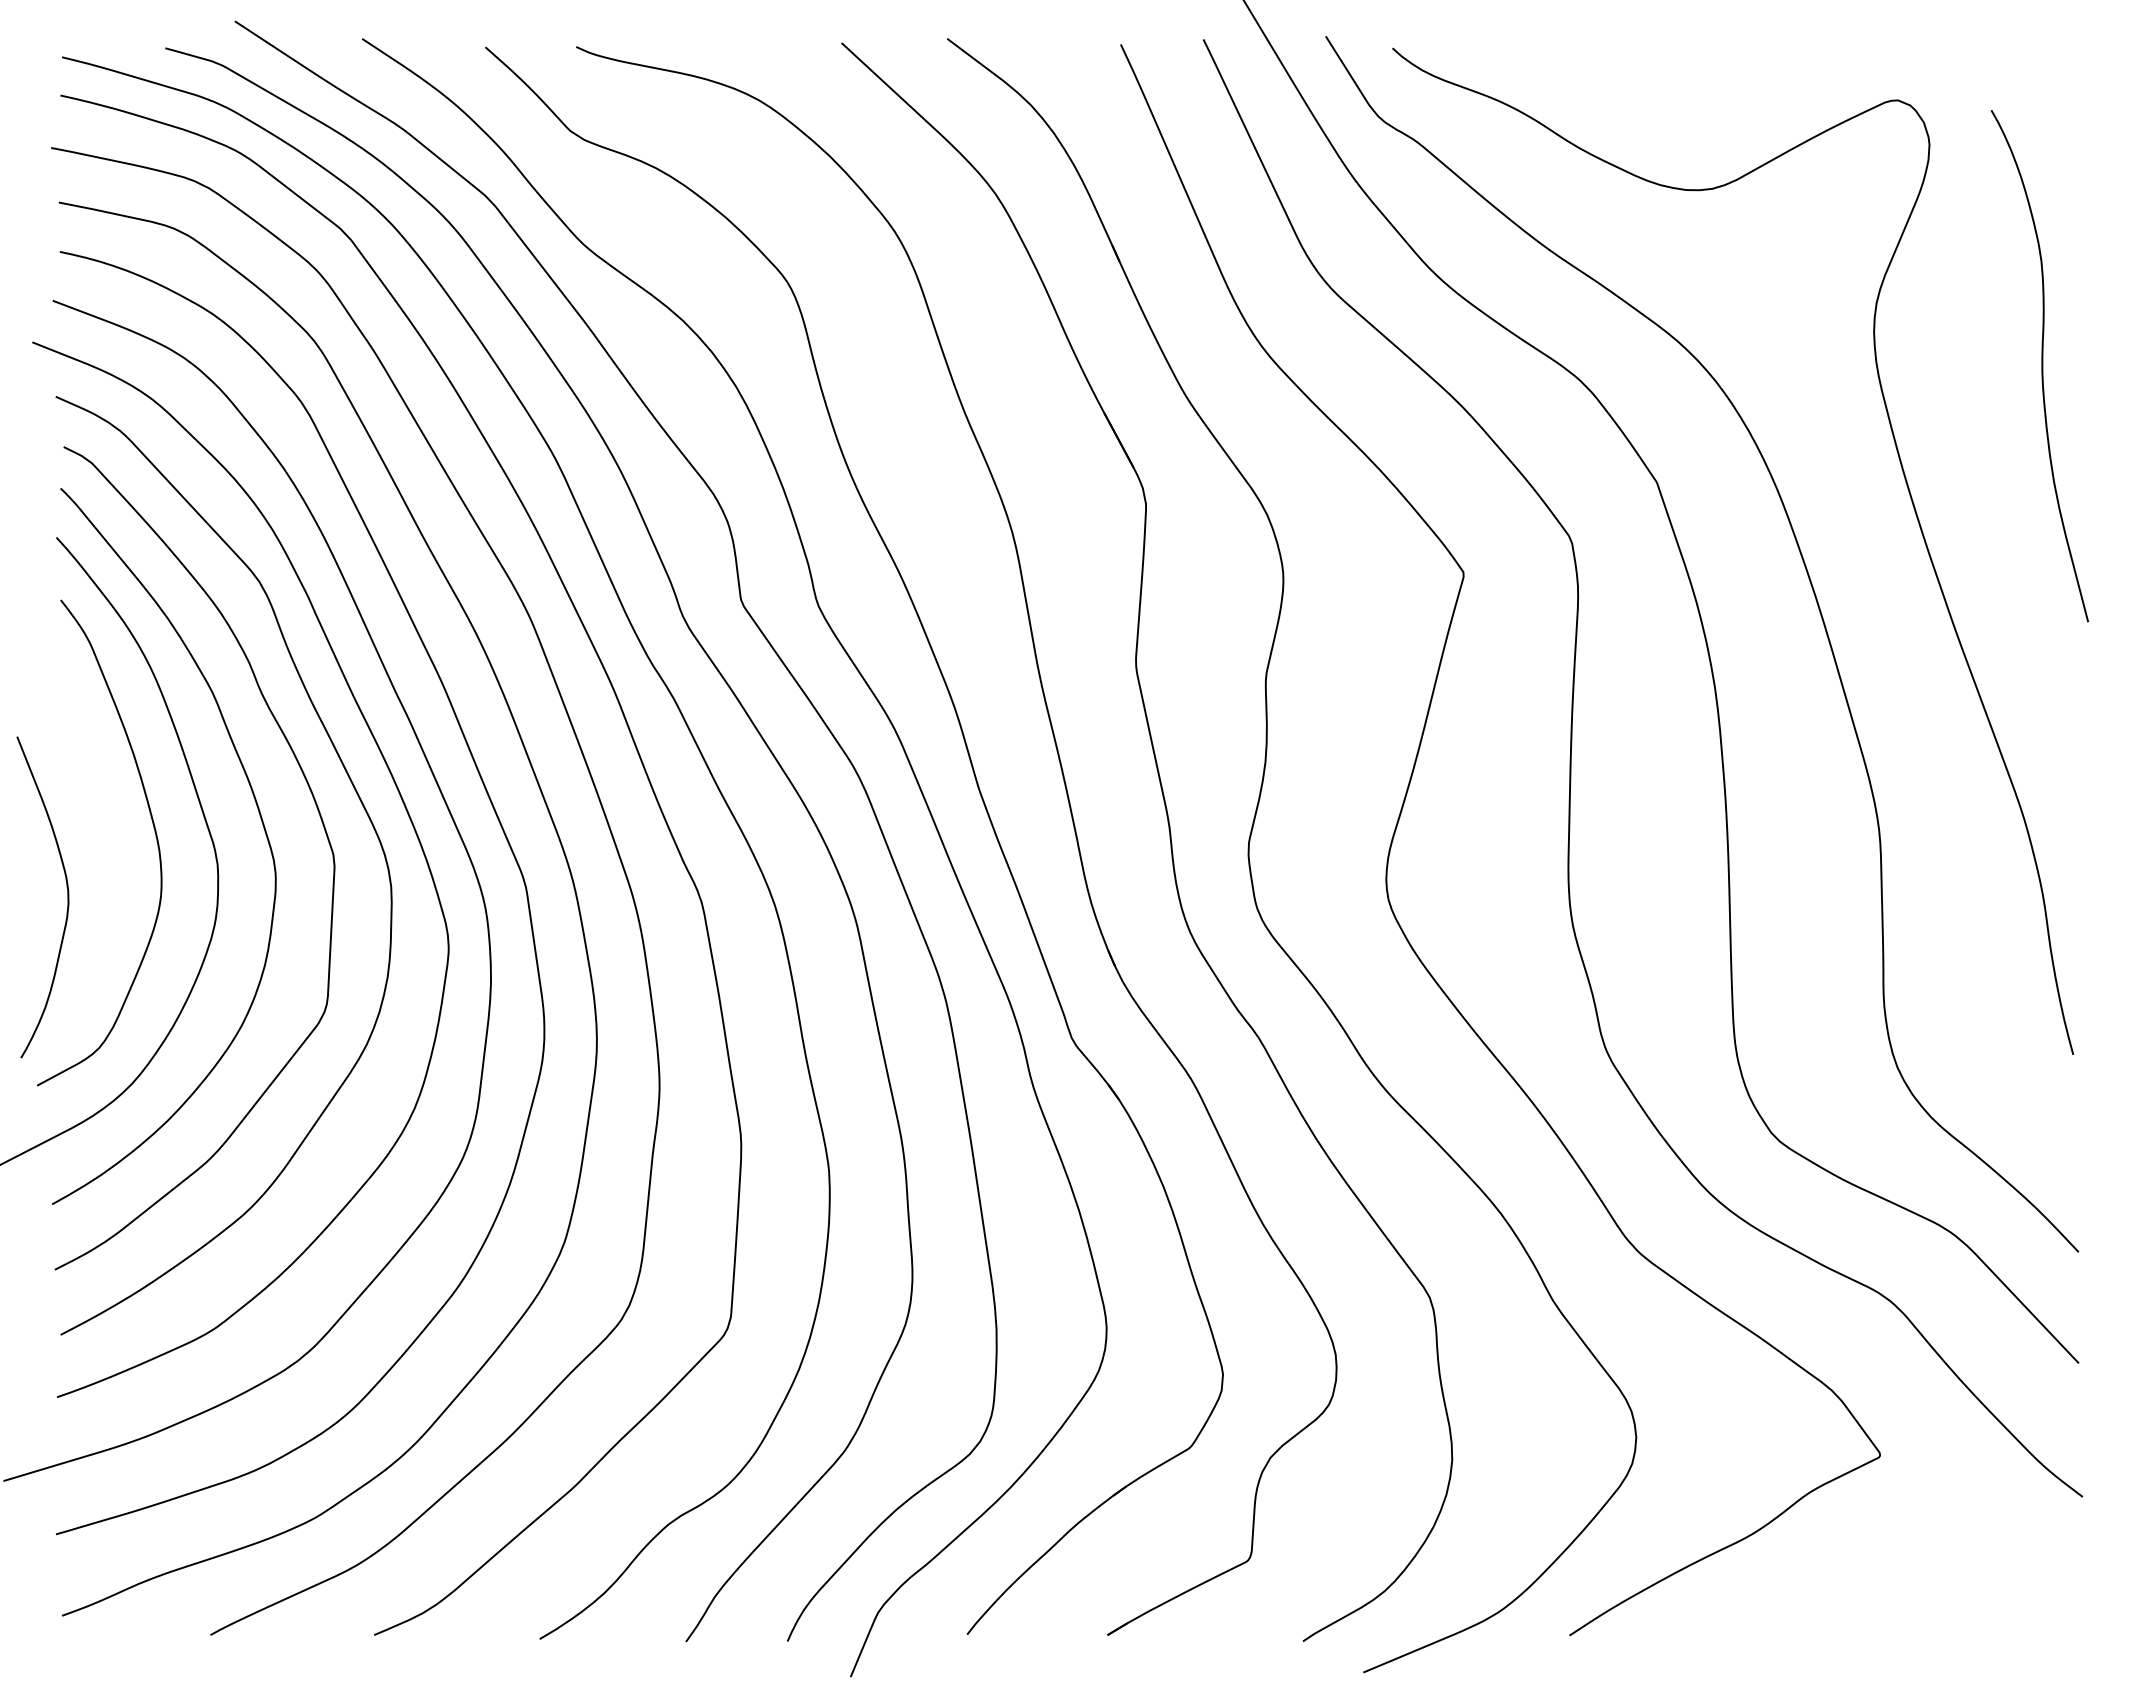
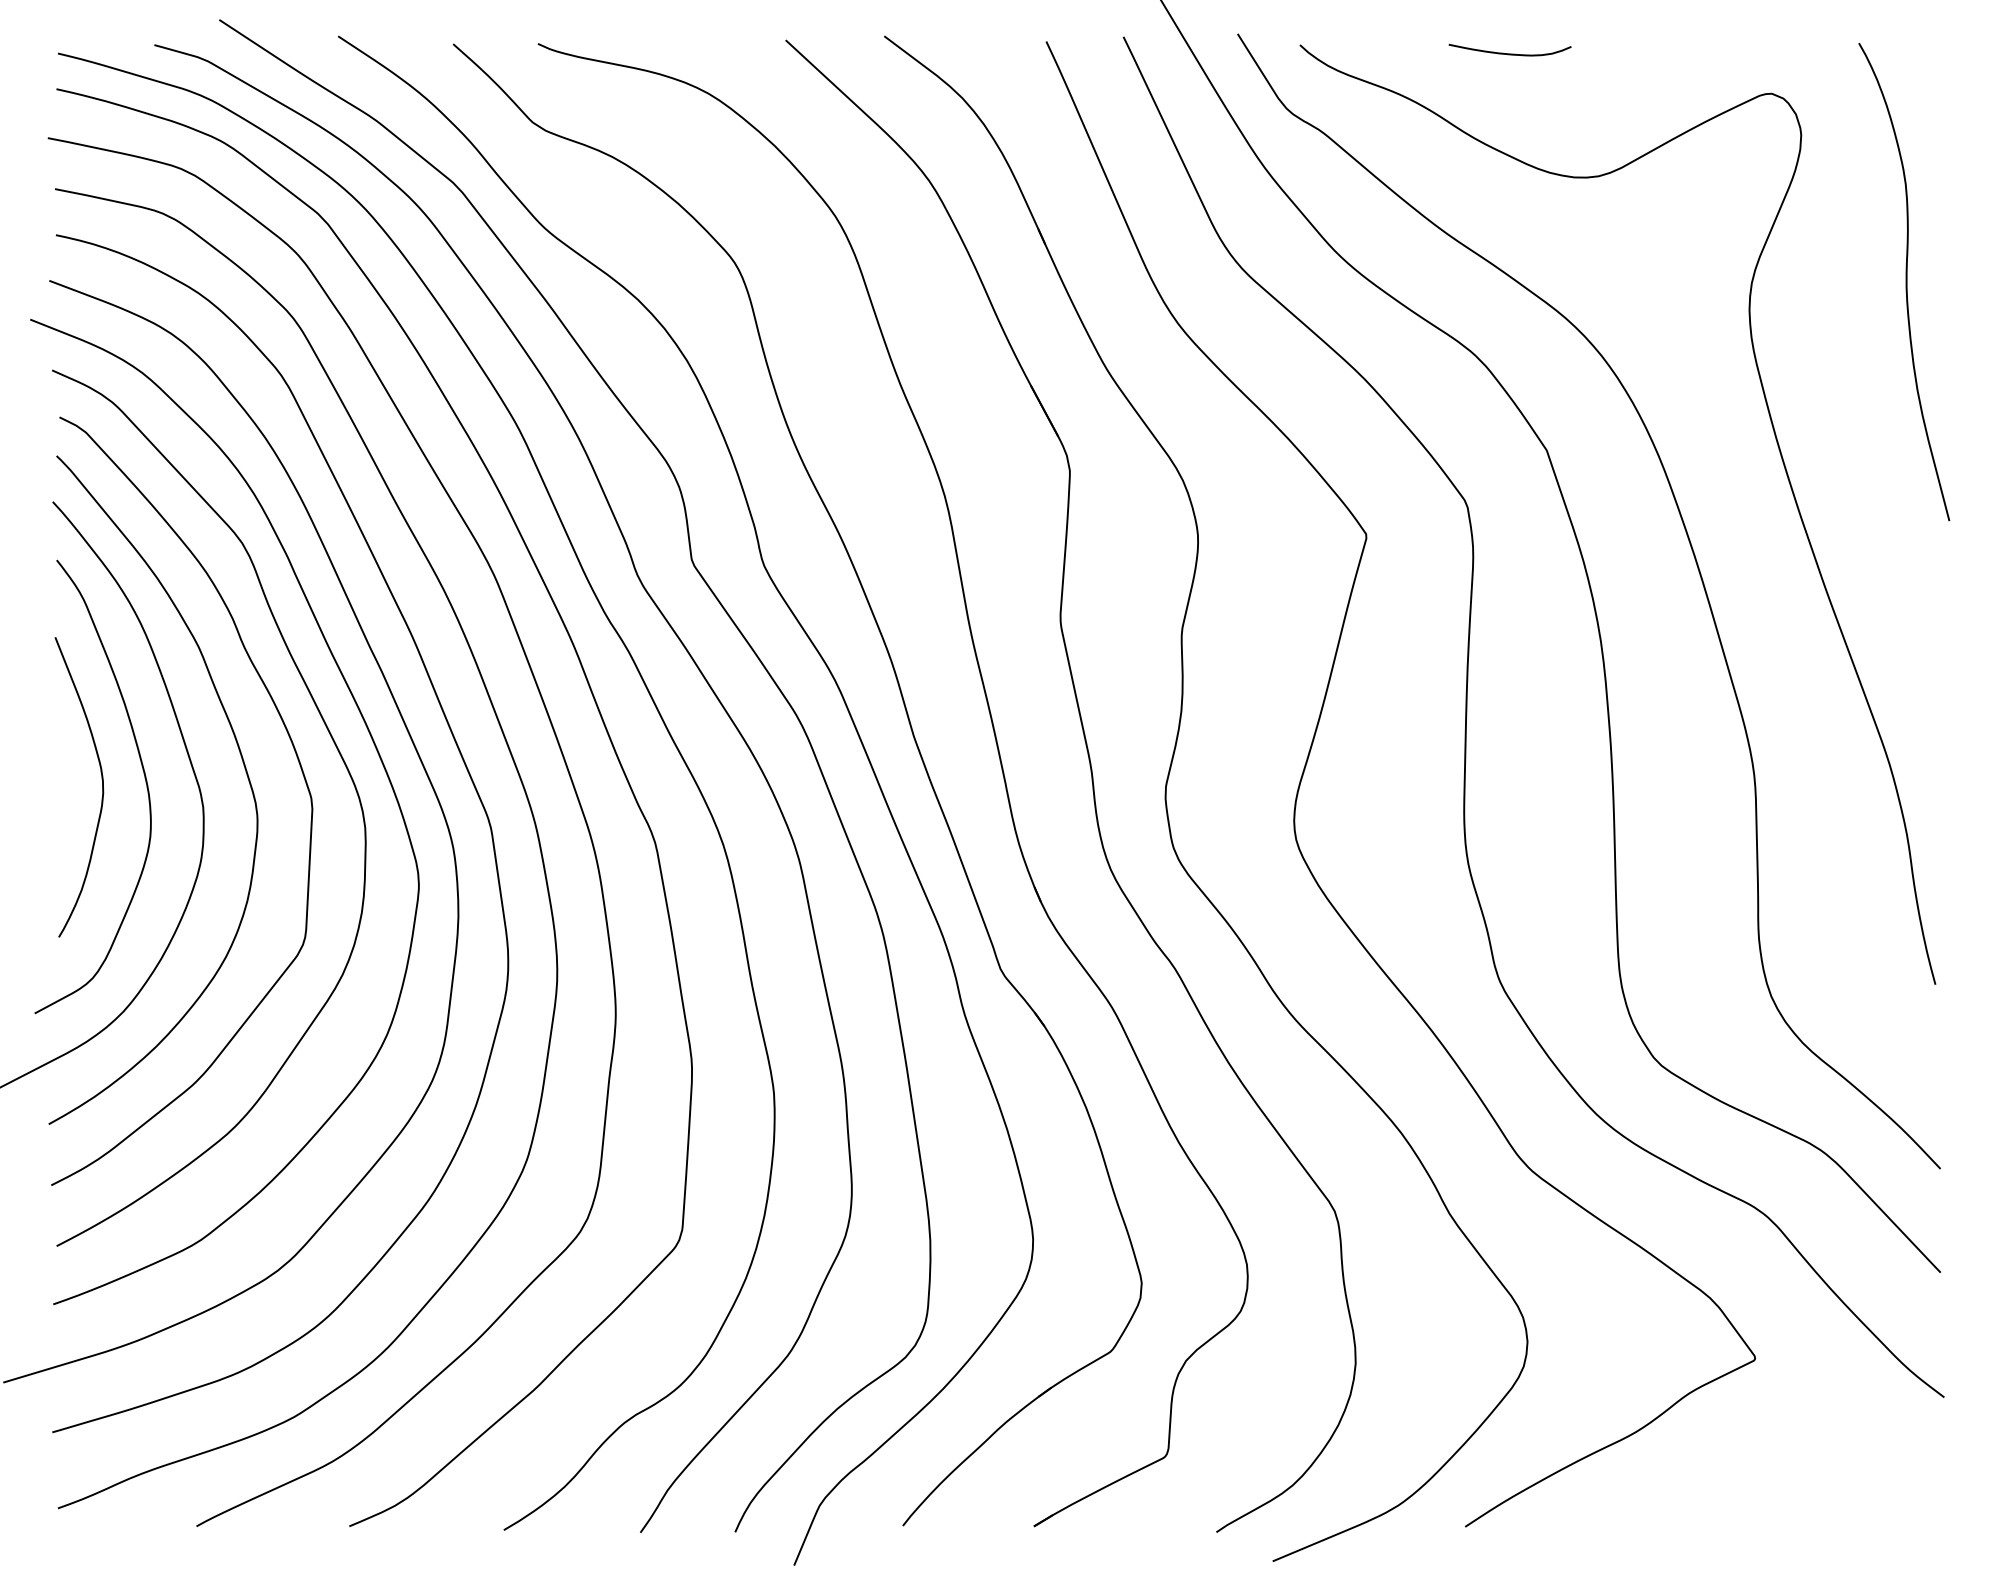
curve: (1617, 57) -> (1509, 53), added
curve: (2041, 366) -> (1905, 282), moved
curve: (67, 897) -> (102, 787), moved

